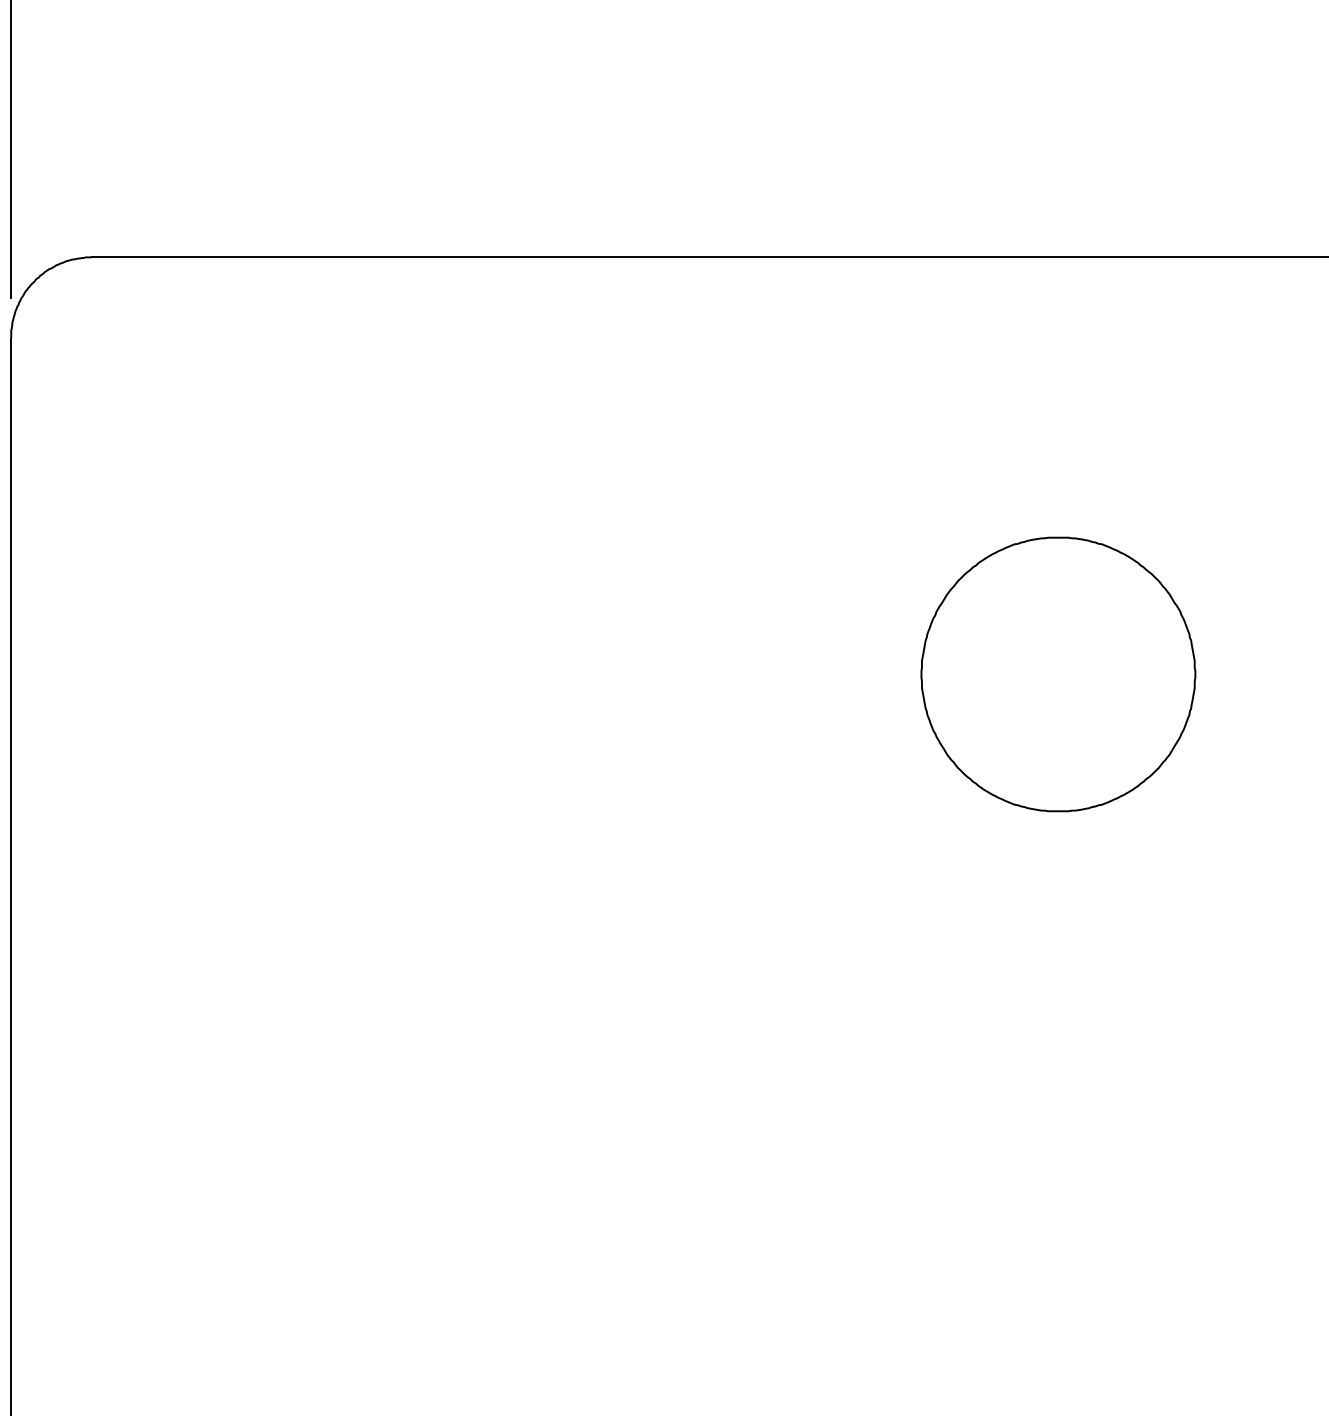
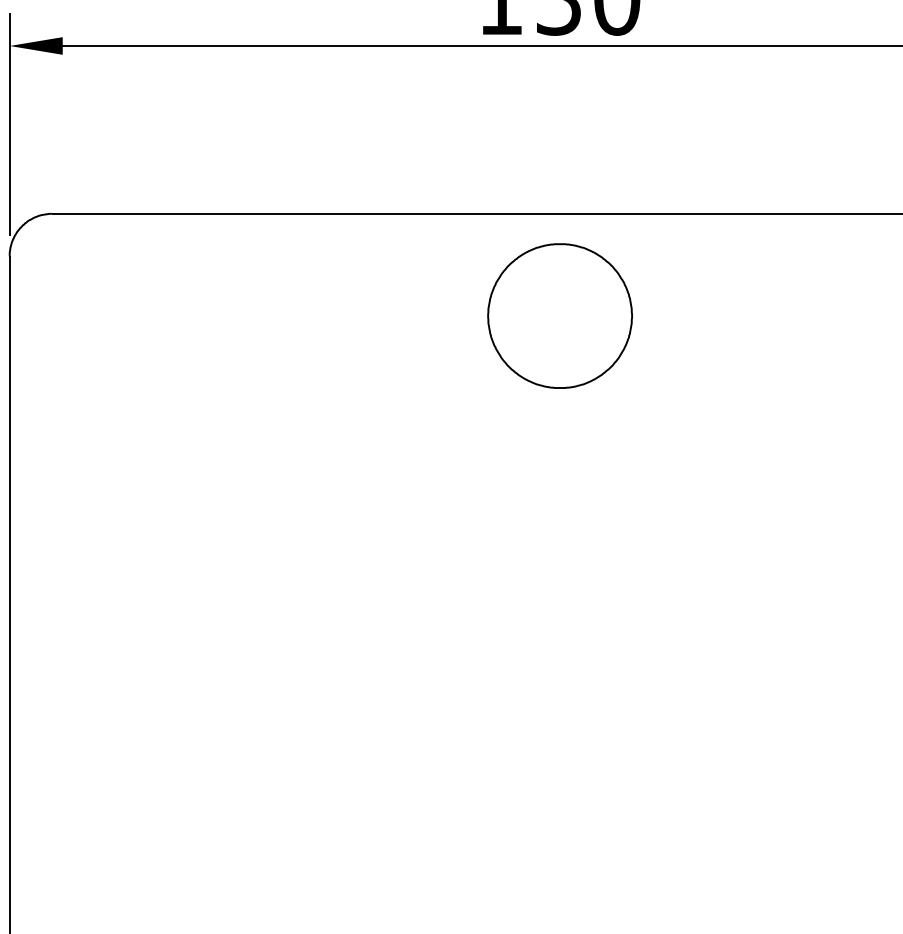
part: (1057, 673) -> (559, 315), moved

